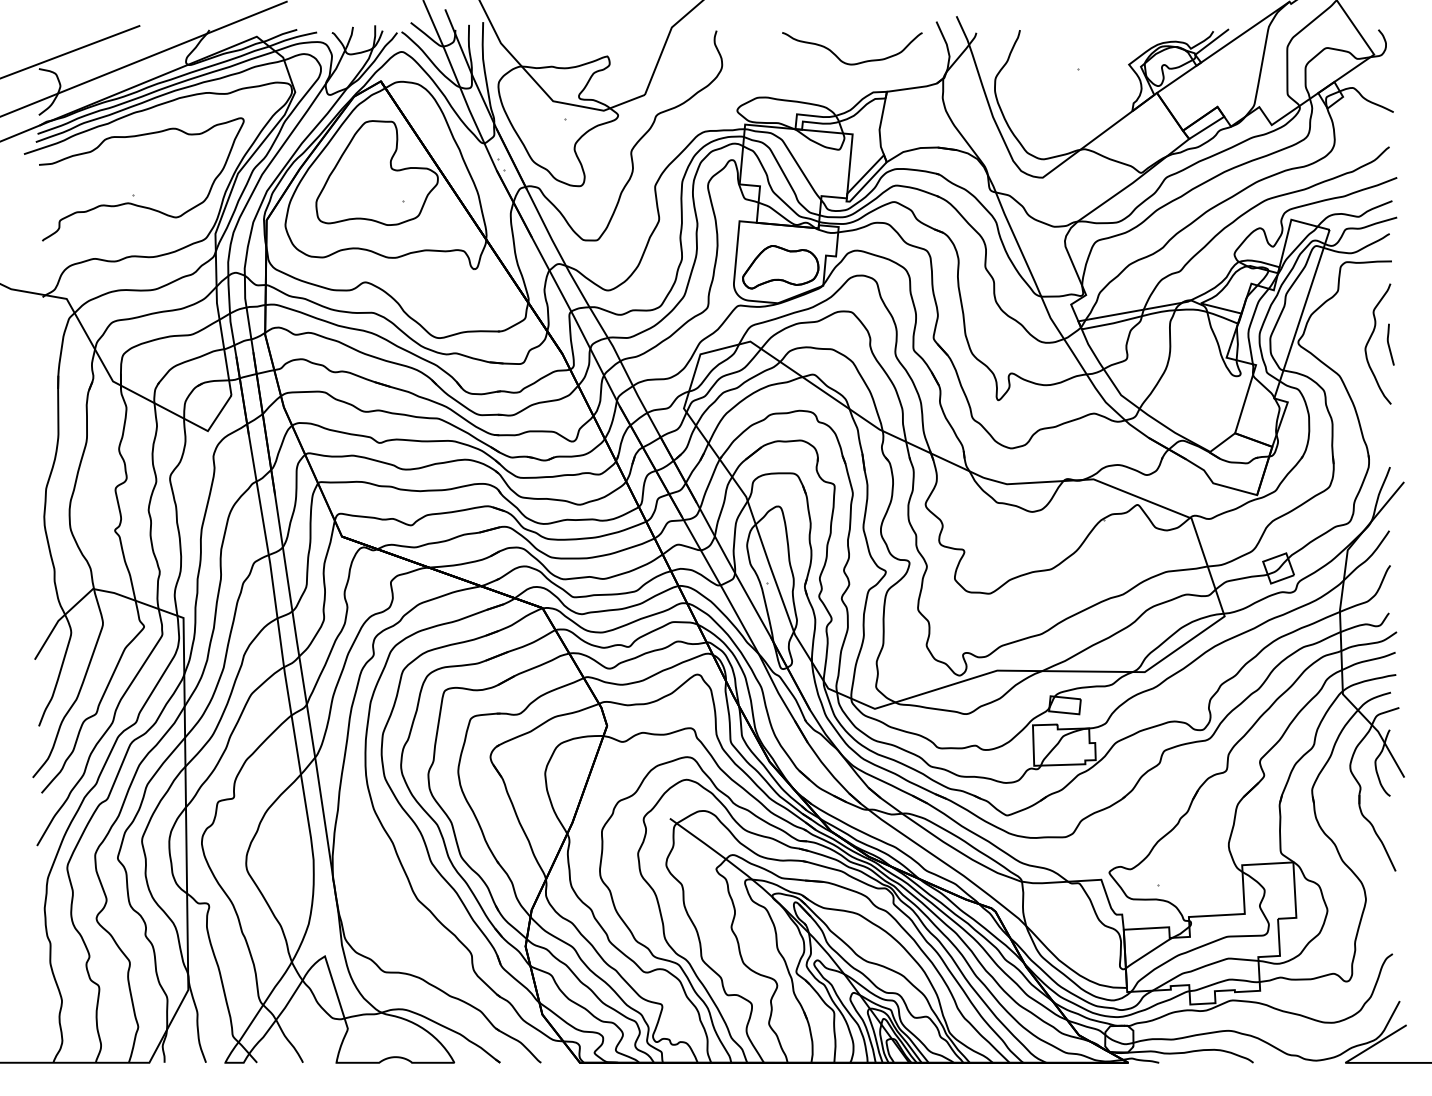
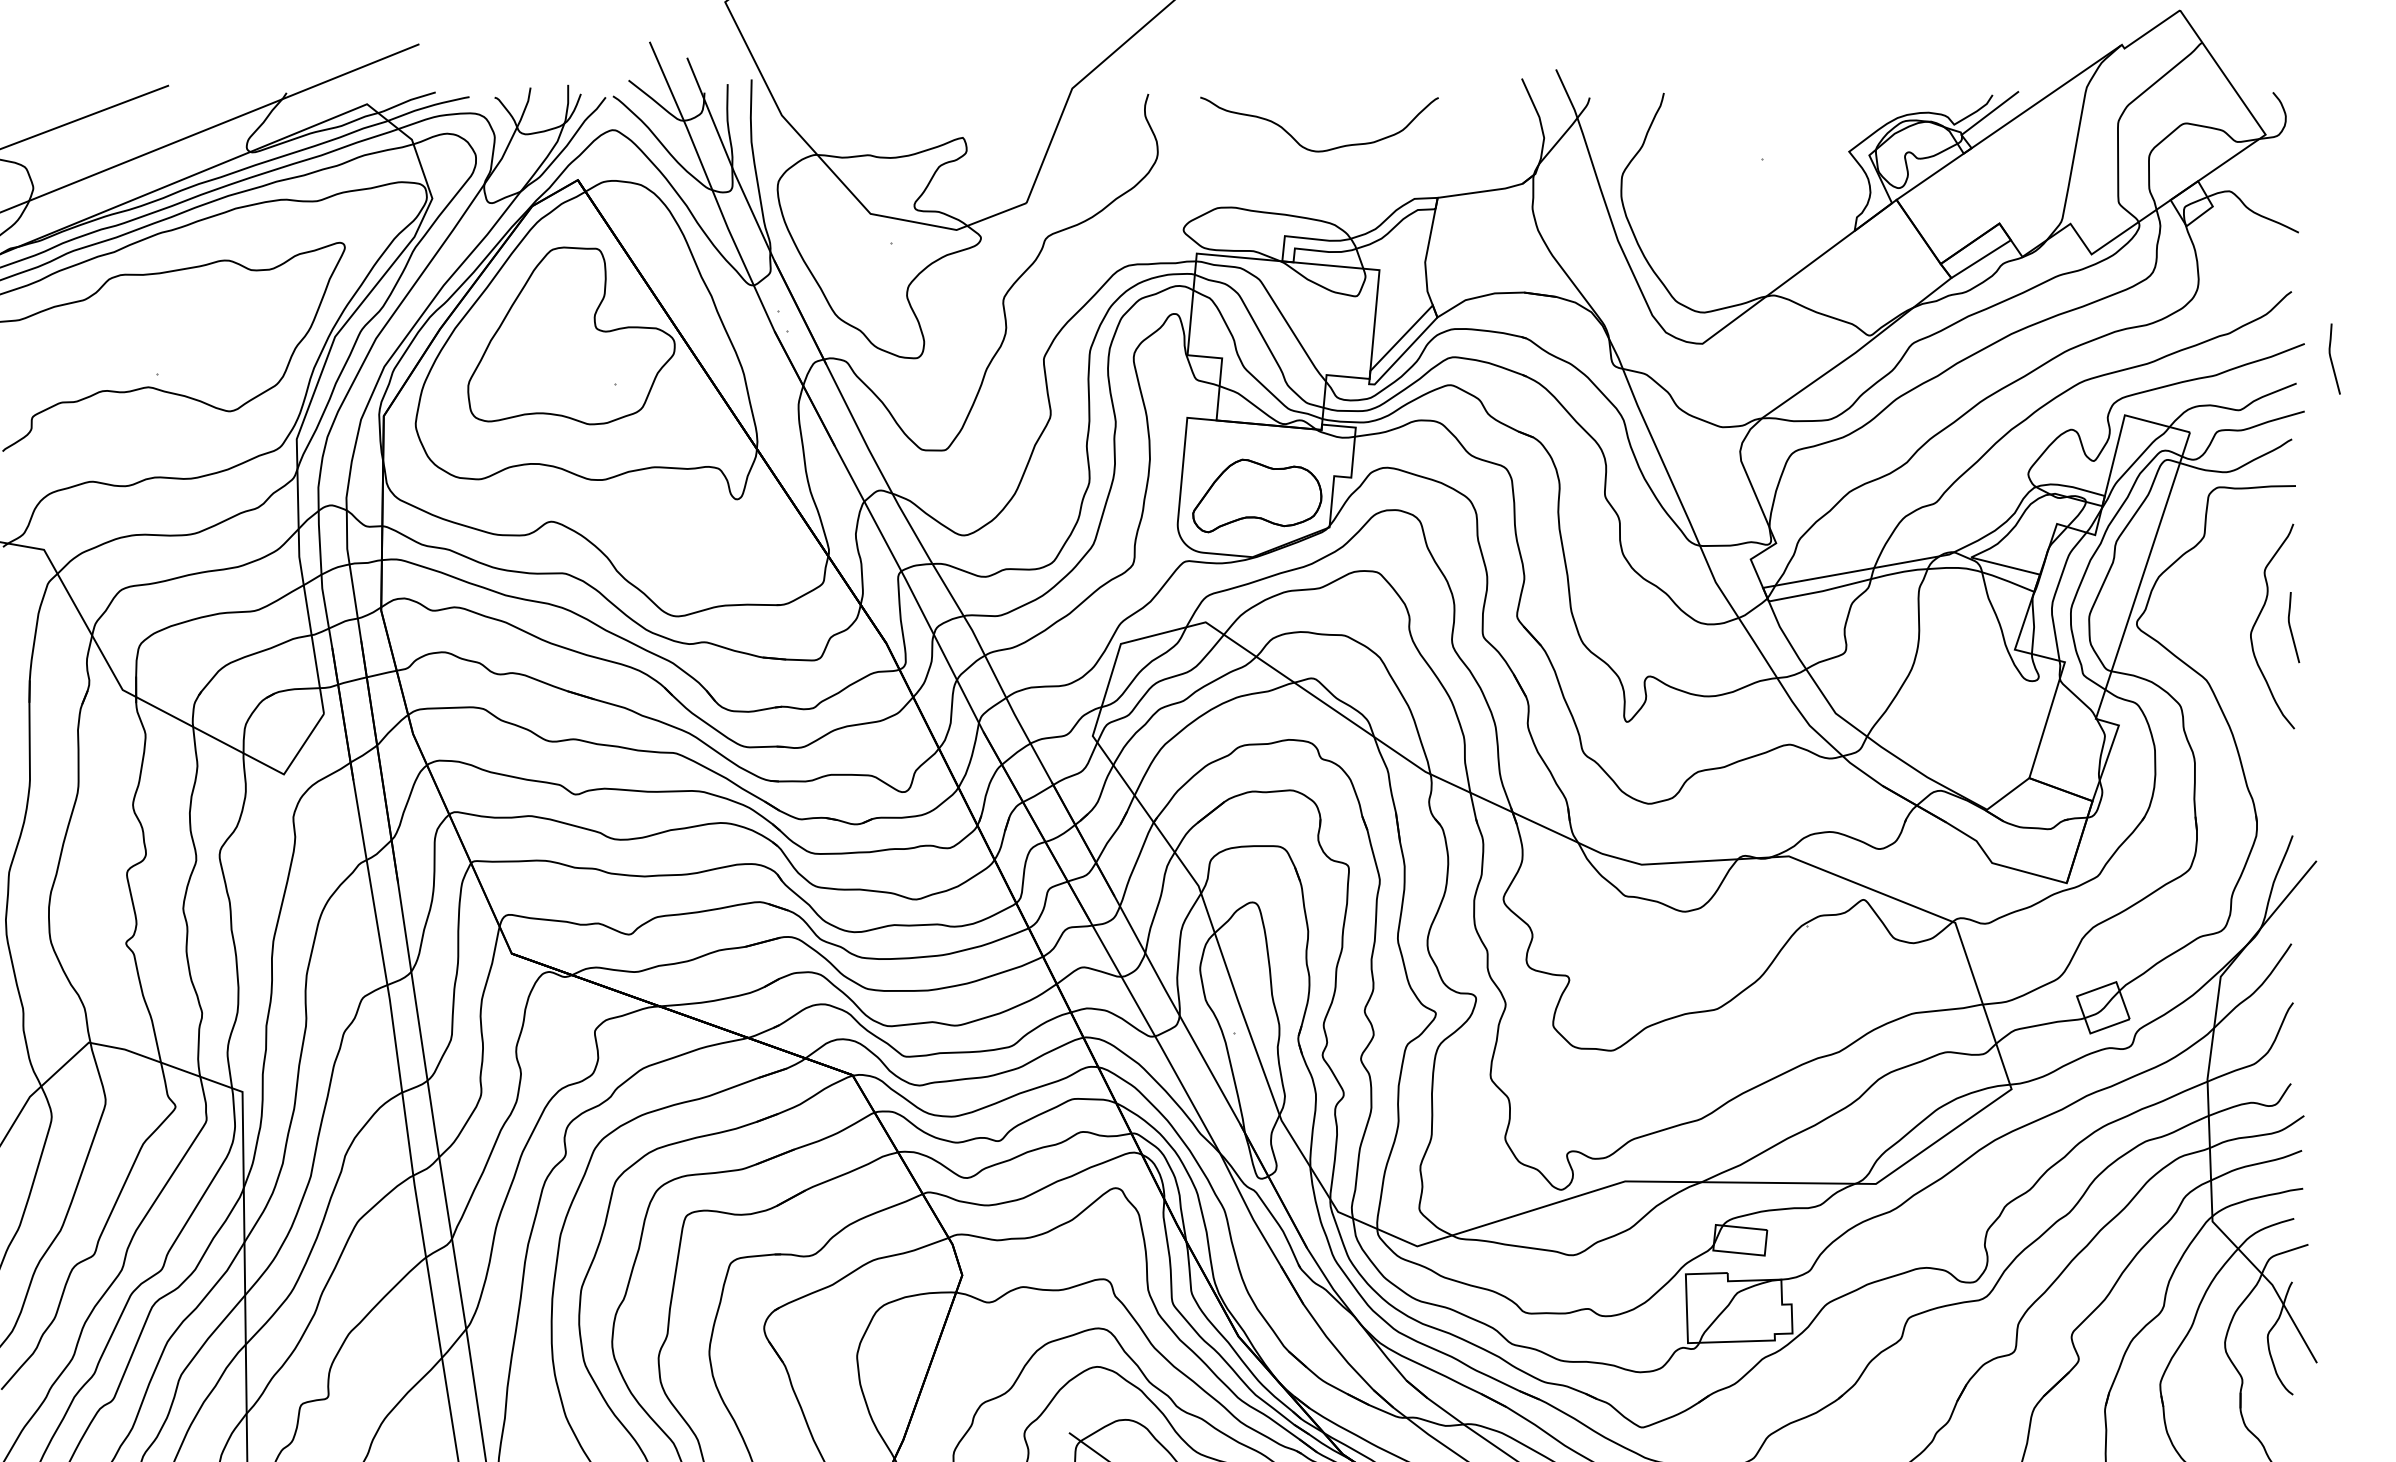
curve: (857, 62) -> (1328, 148), moved
curve: (1413, 186) -> (2332, 358), added

